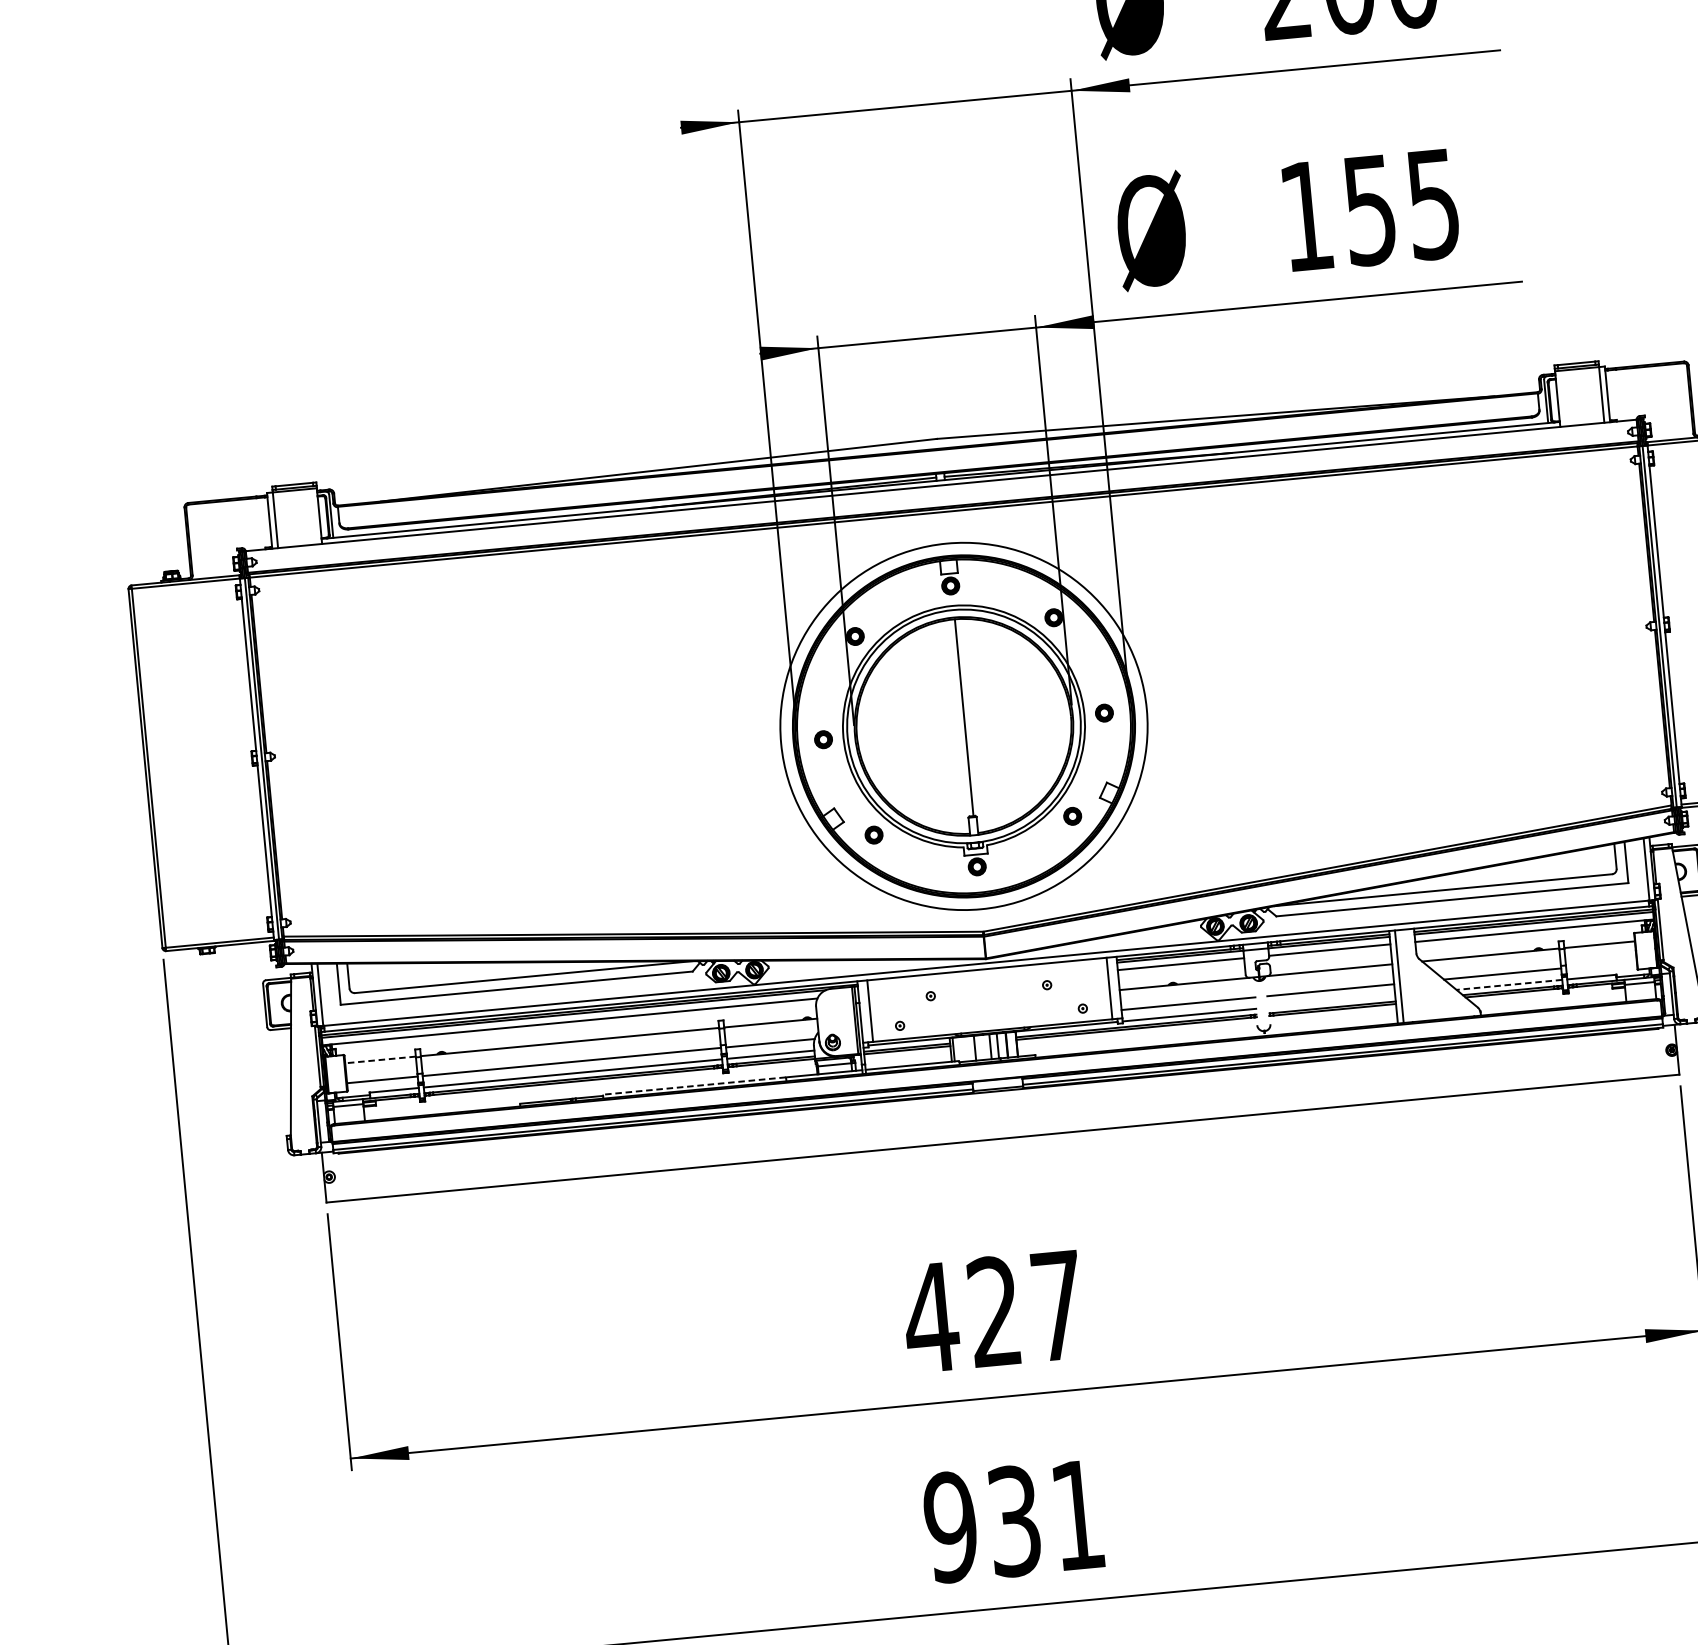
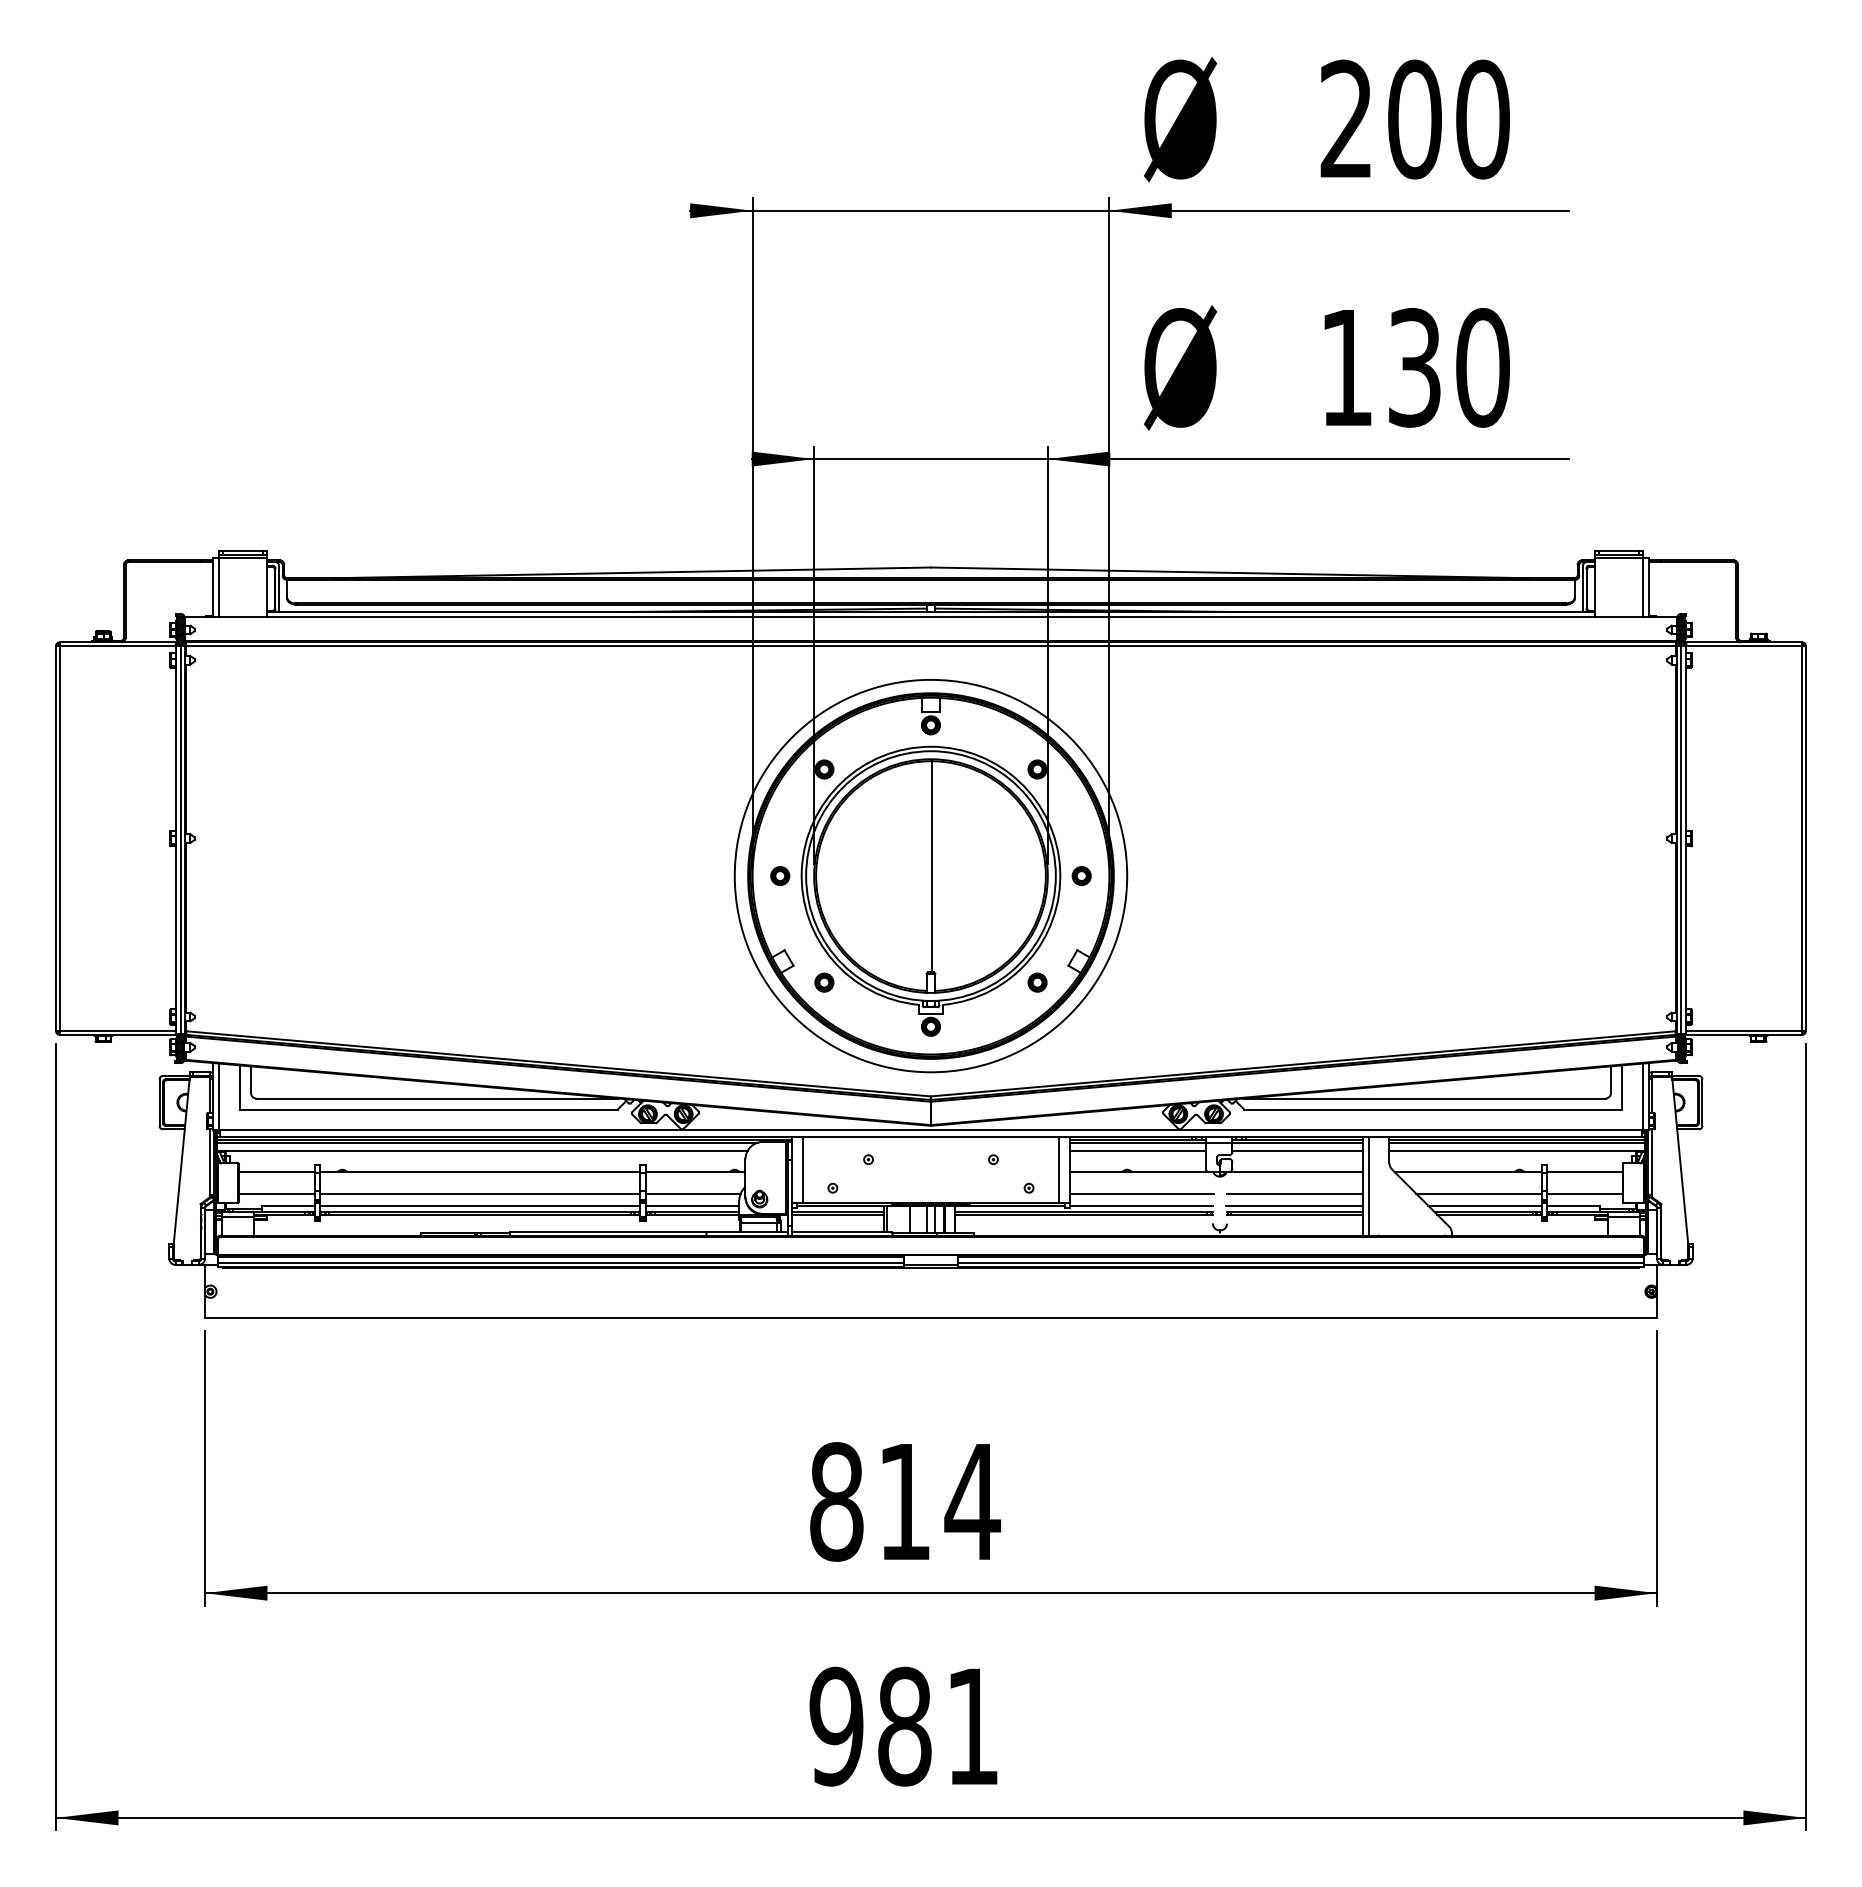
text: (1402, 206) -> (1449, 367), 155 -> 130
line: (1601, 964) -> (1585, 1193), added
line: (1509, 984) -> (1485, 1205), dashed -> solid
line: (1331, 1001) -> (1294, 1205), added
line: (380, 1060) -> (276, 1172), dashed -> solid
line: (693, 1086) -> (607, 1231), dashed -> solid
text: (994, 1311) -> (904, 1501), 427 -> 814
text: (1014, 1521) -> (904, 1726), 931 -> 981

